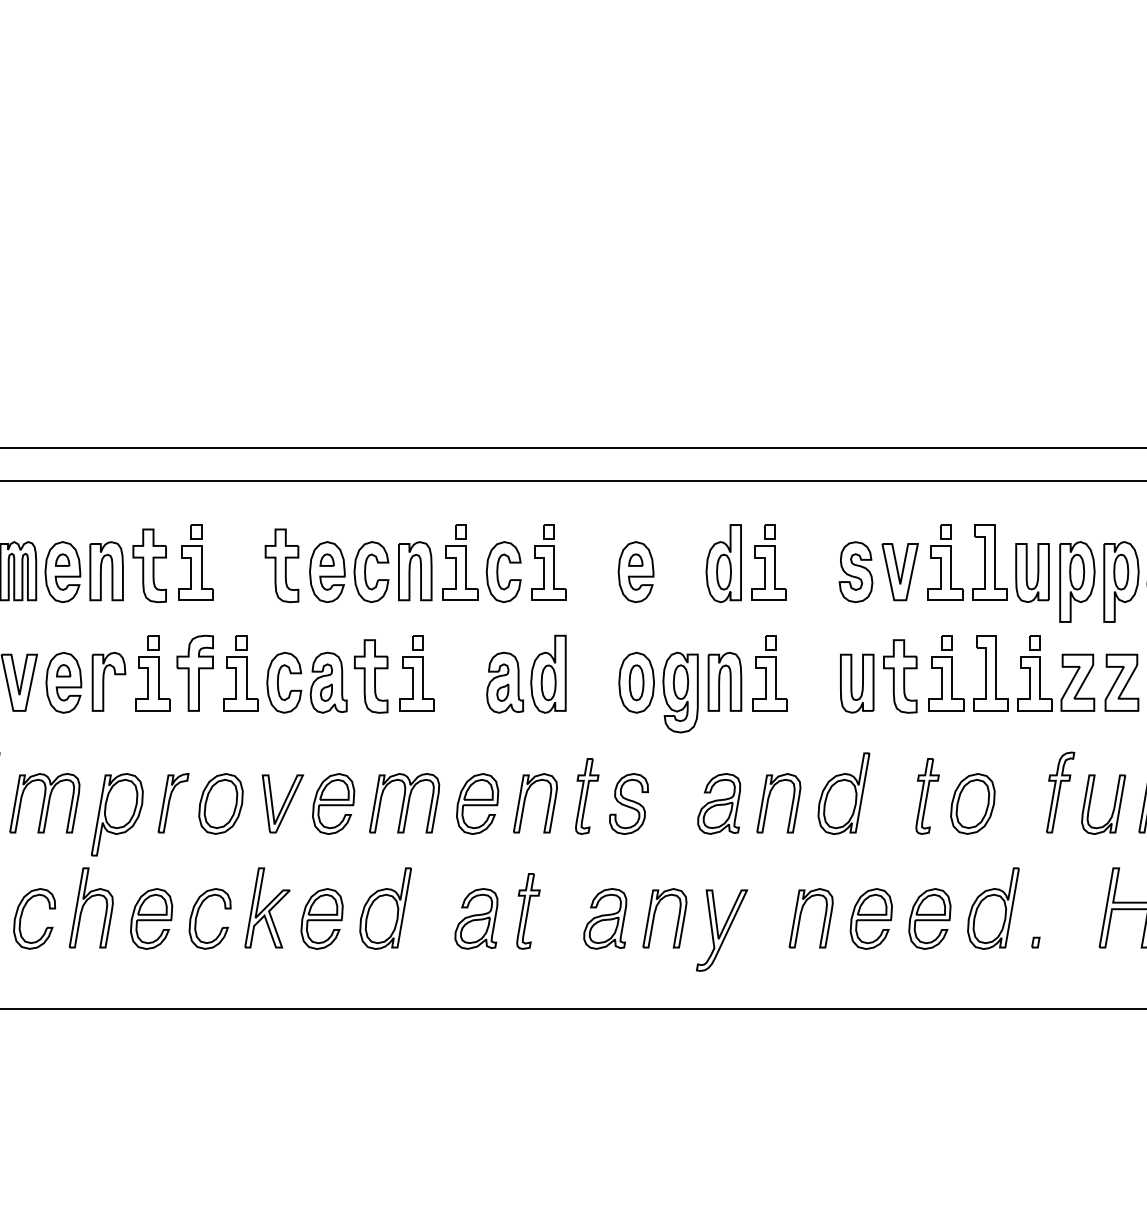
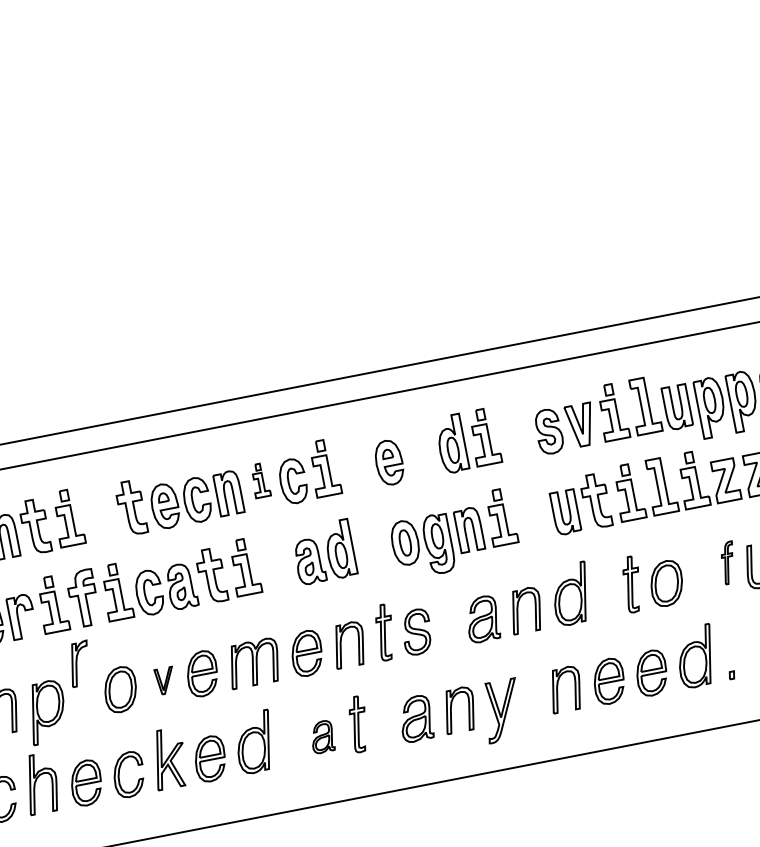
part: (460, 562) -> (260, 480), size x0.6
part: (1060, 792) -> (728, 562), size x0.7
part: (173, 803) -> (79, 664), moved
part: (282, 803) -> (165, 680), size x0.6
part: (476, 918) -> (322, 736), size x0.7

